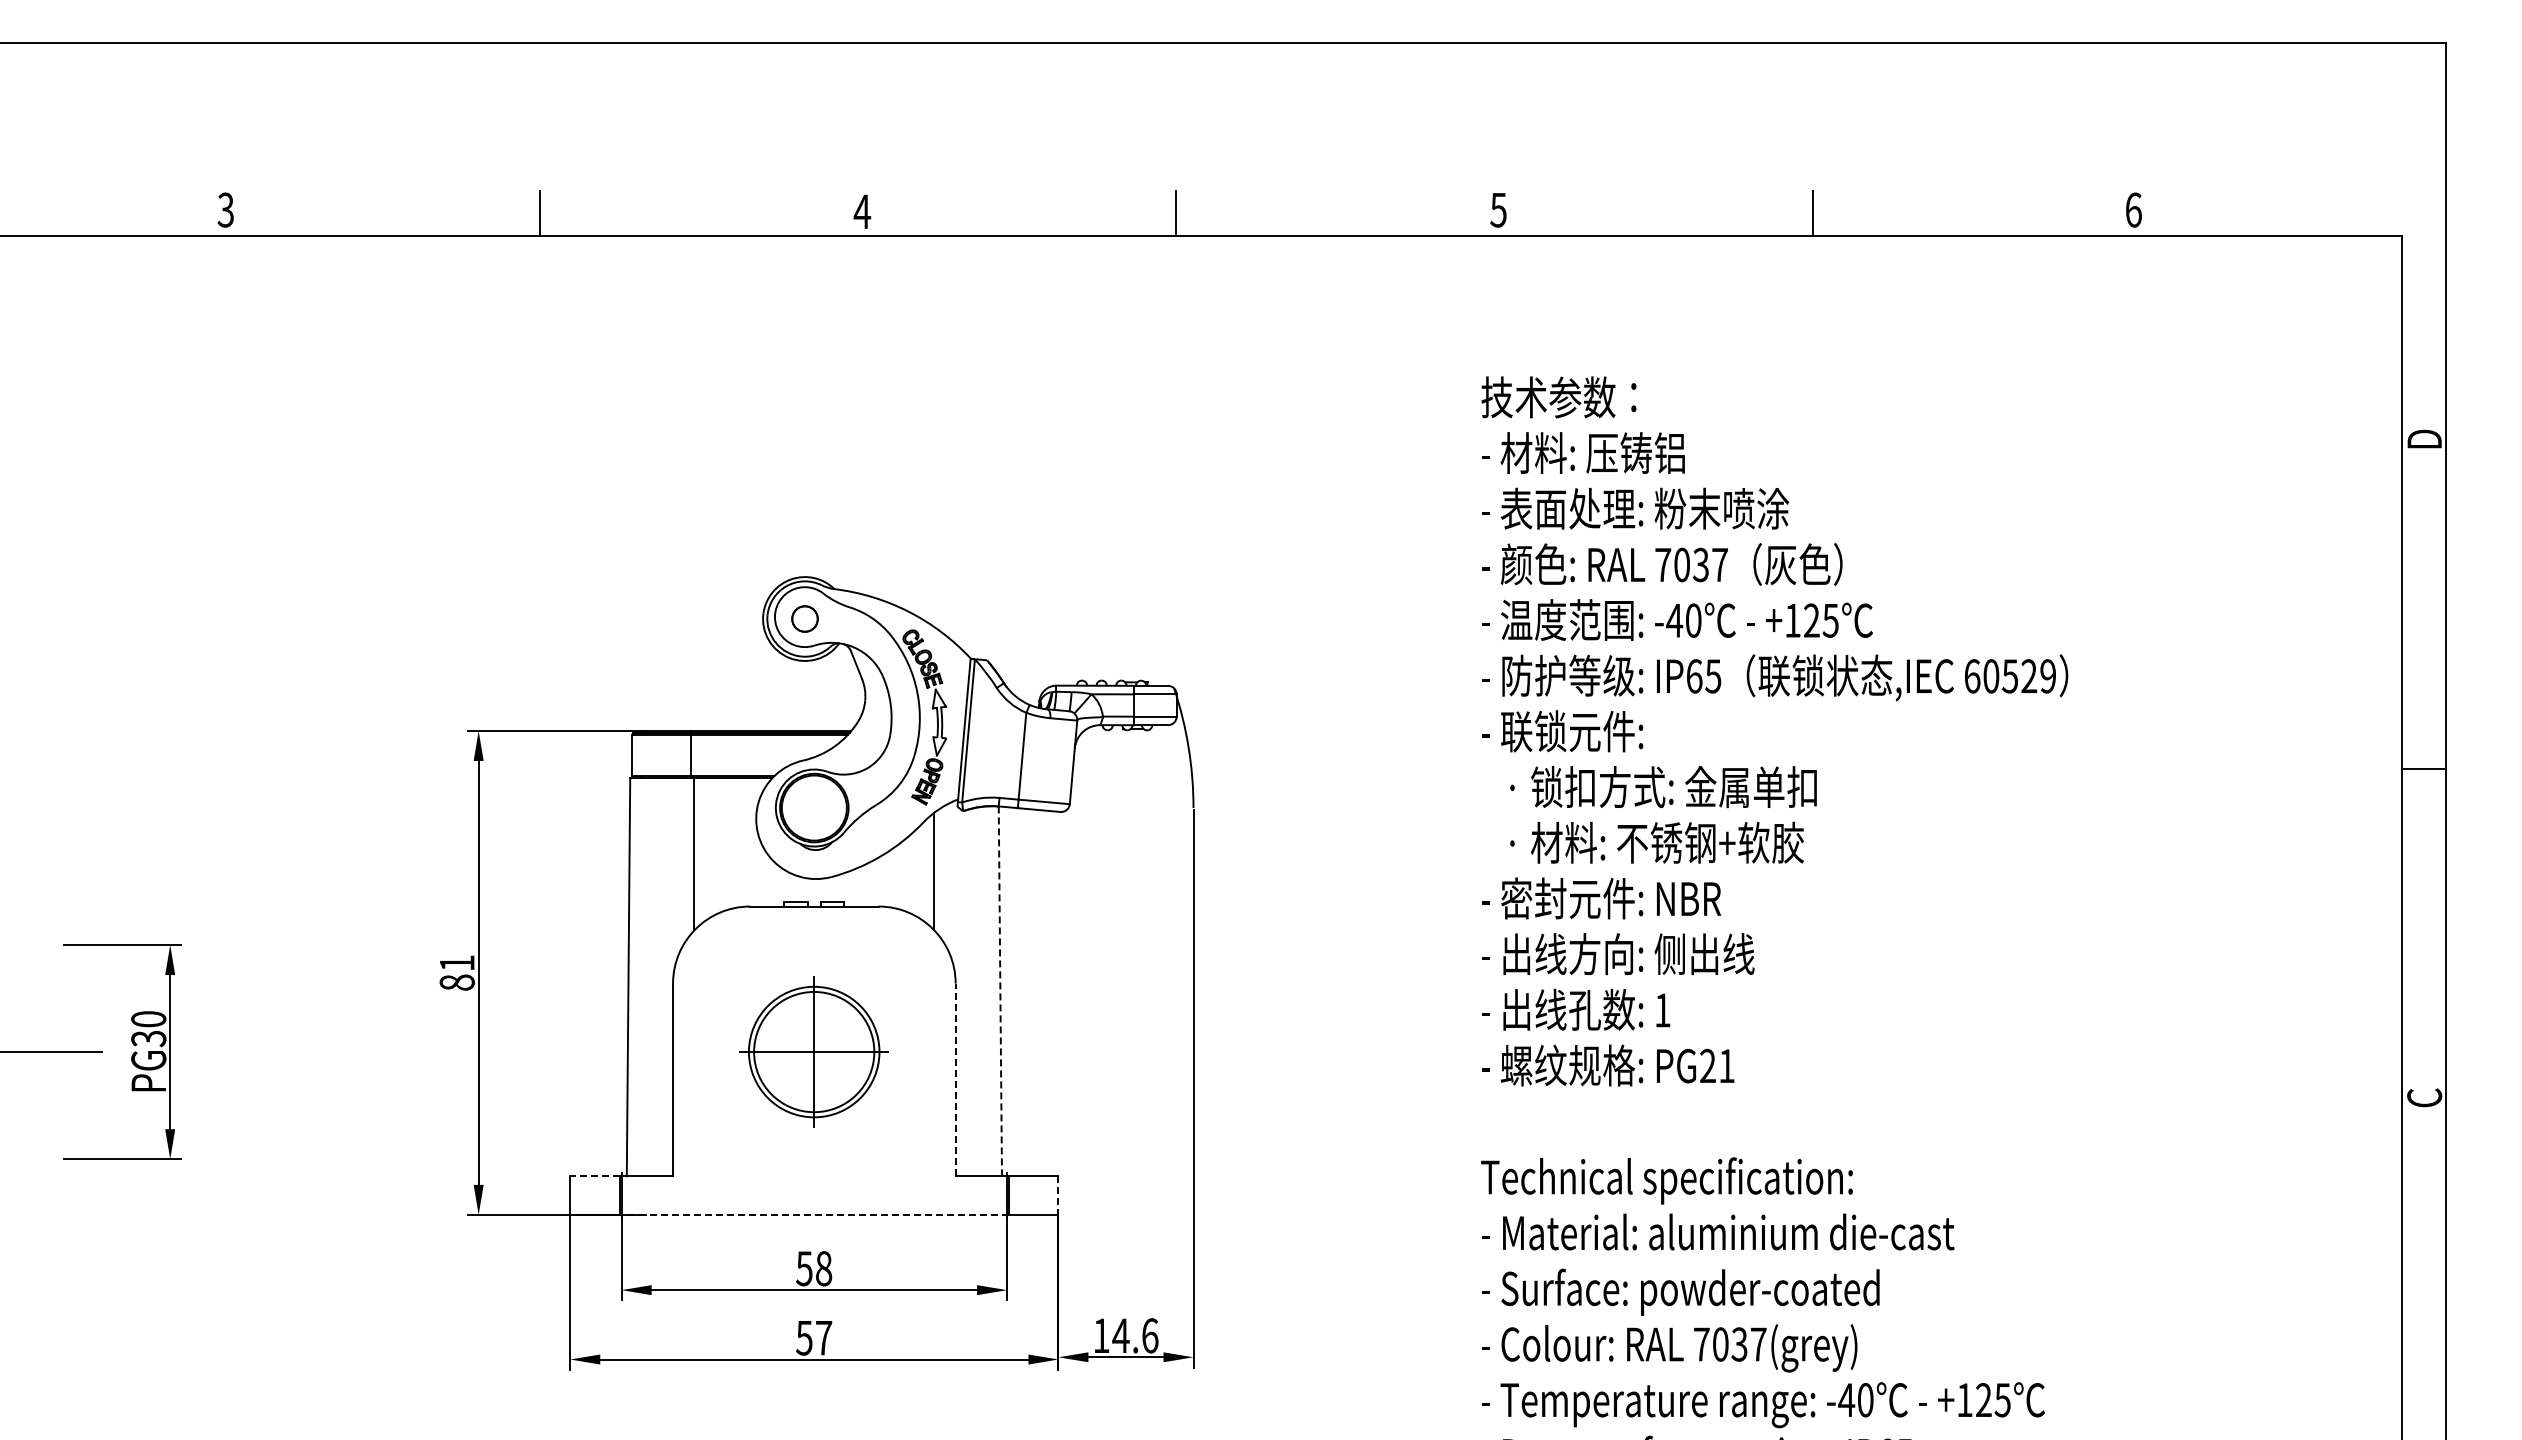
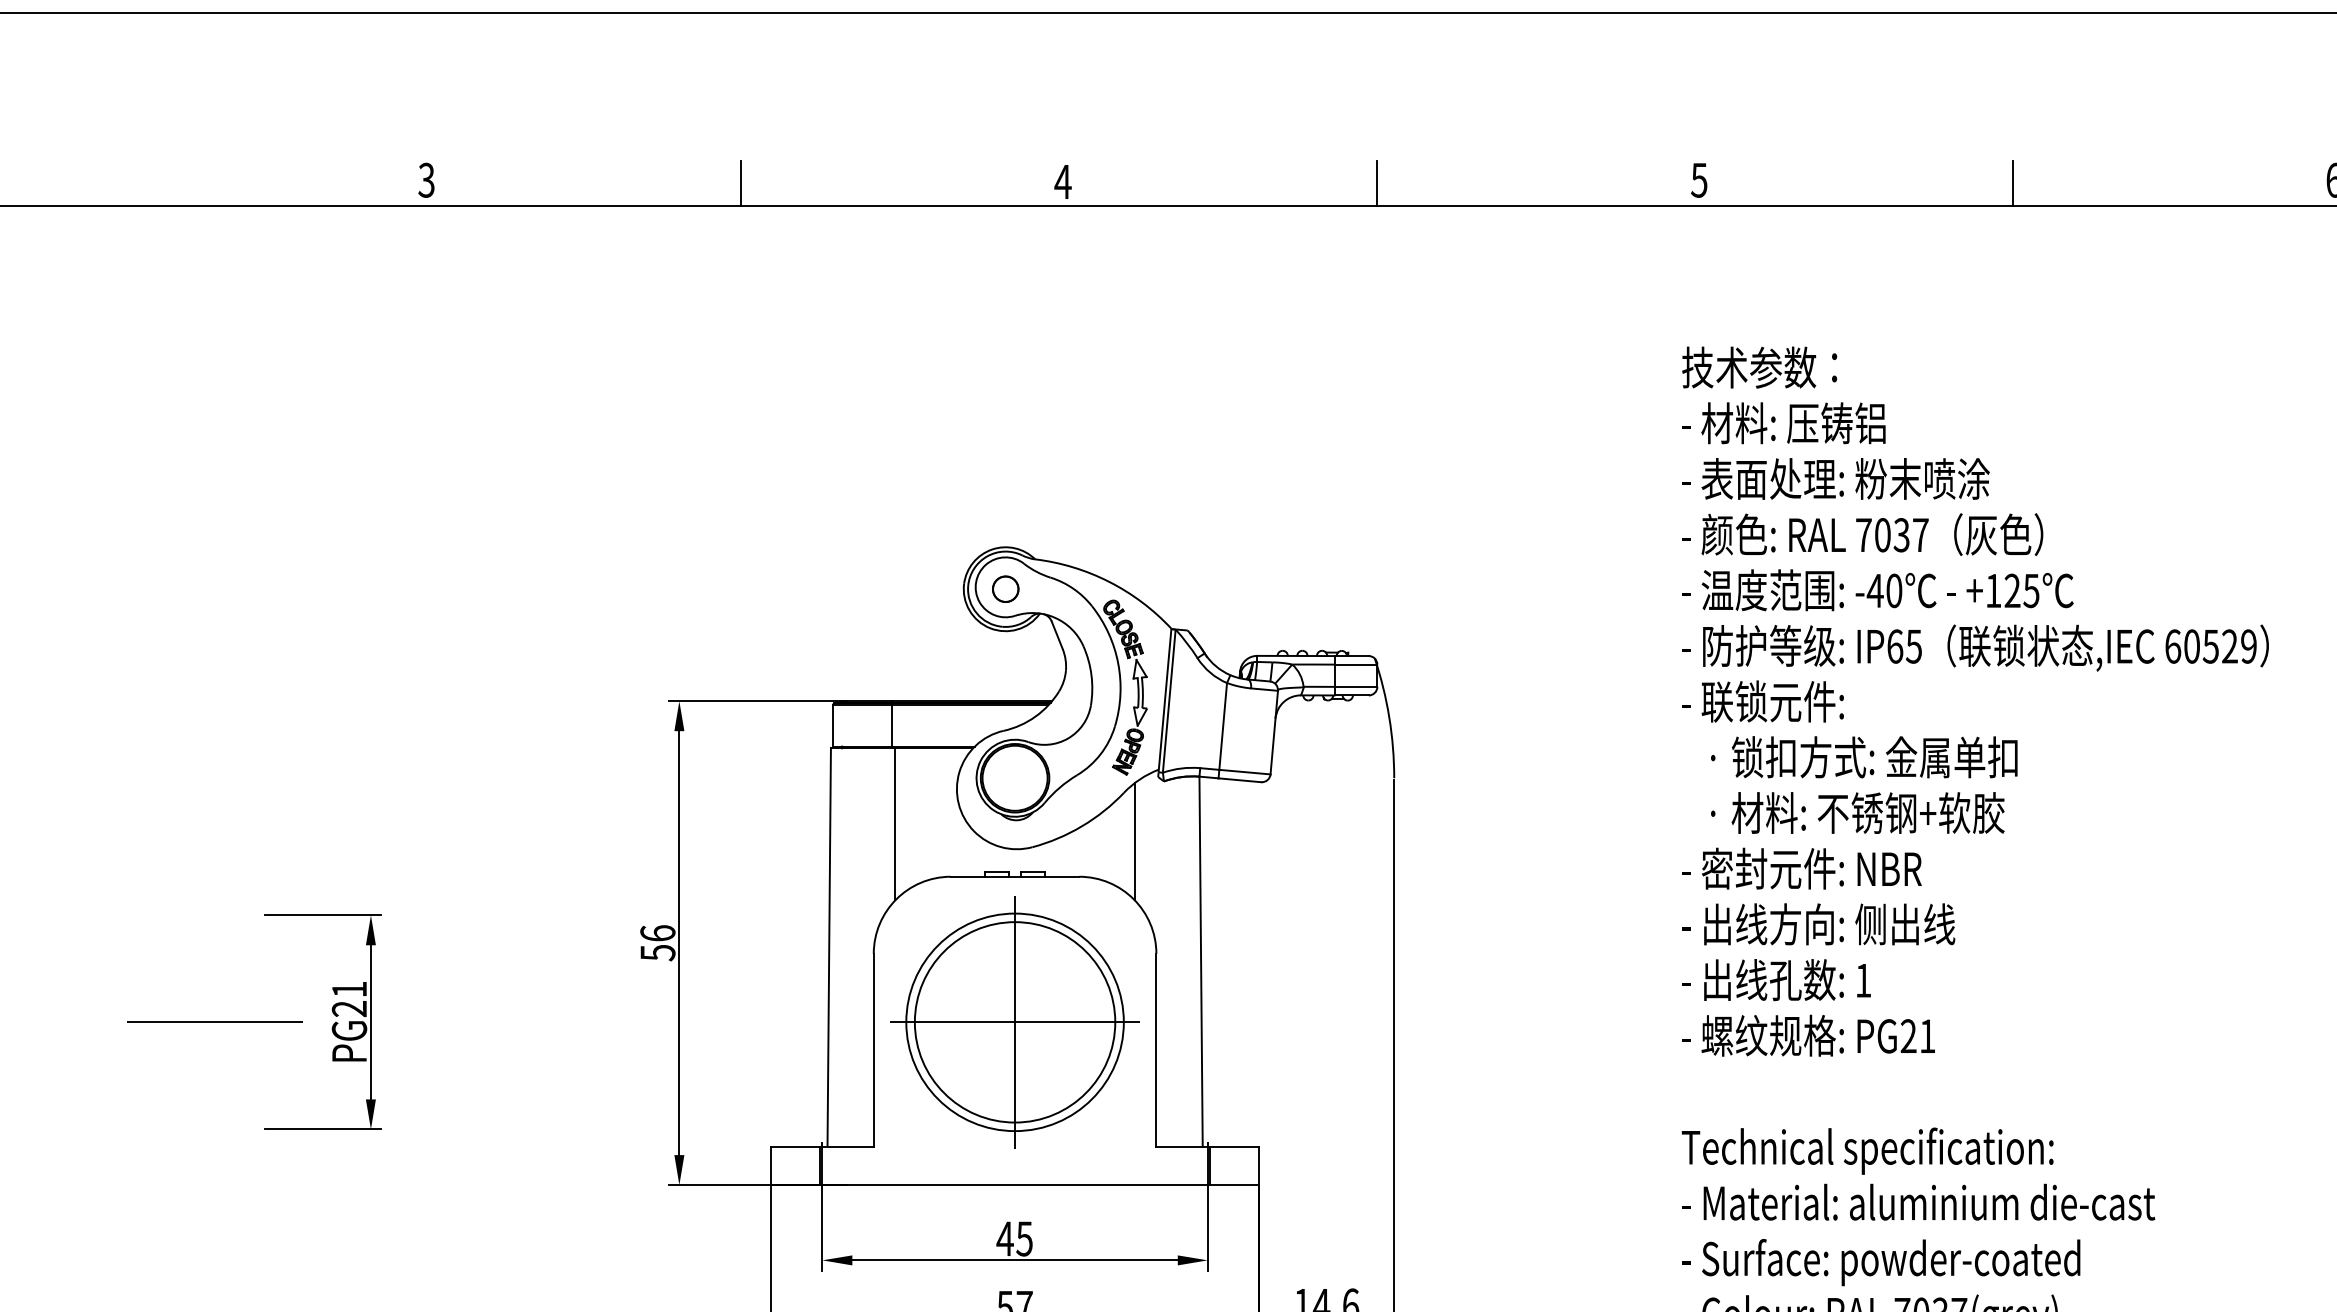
text: (456, 973) -> (657, 943), 81 -> 56
line: (1000, 991) -> (1201, 961), dashed -> solid
text: (148, 1029) -> (349, 999), PG30 -> PG21
part: (813, 1051) -> (1014, 1021), size x1.67
line: (955, 1079) -> (1156, 1049), dashed -> solid
line: (594, 1176) -> (795, 1146), dashed -> solid
line: (1058, 1196) -> (1259, 1166), dashed -> solid
line: (814, 1214) -> (1015, 1184), dashed -> solid
text: (813, 1268) -> (1014, 1238), 58 -> 45

